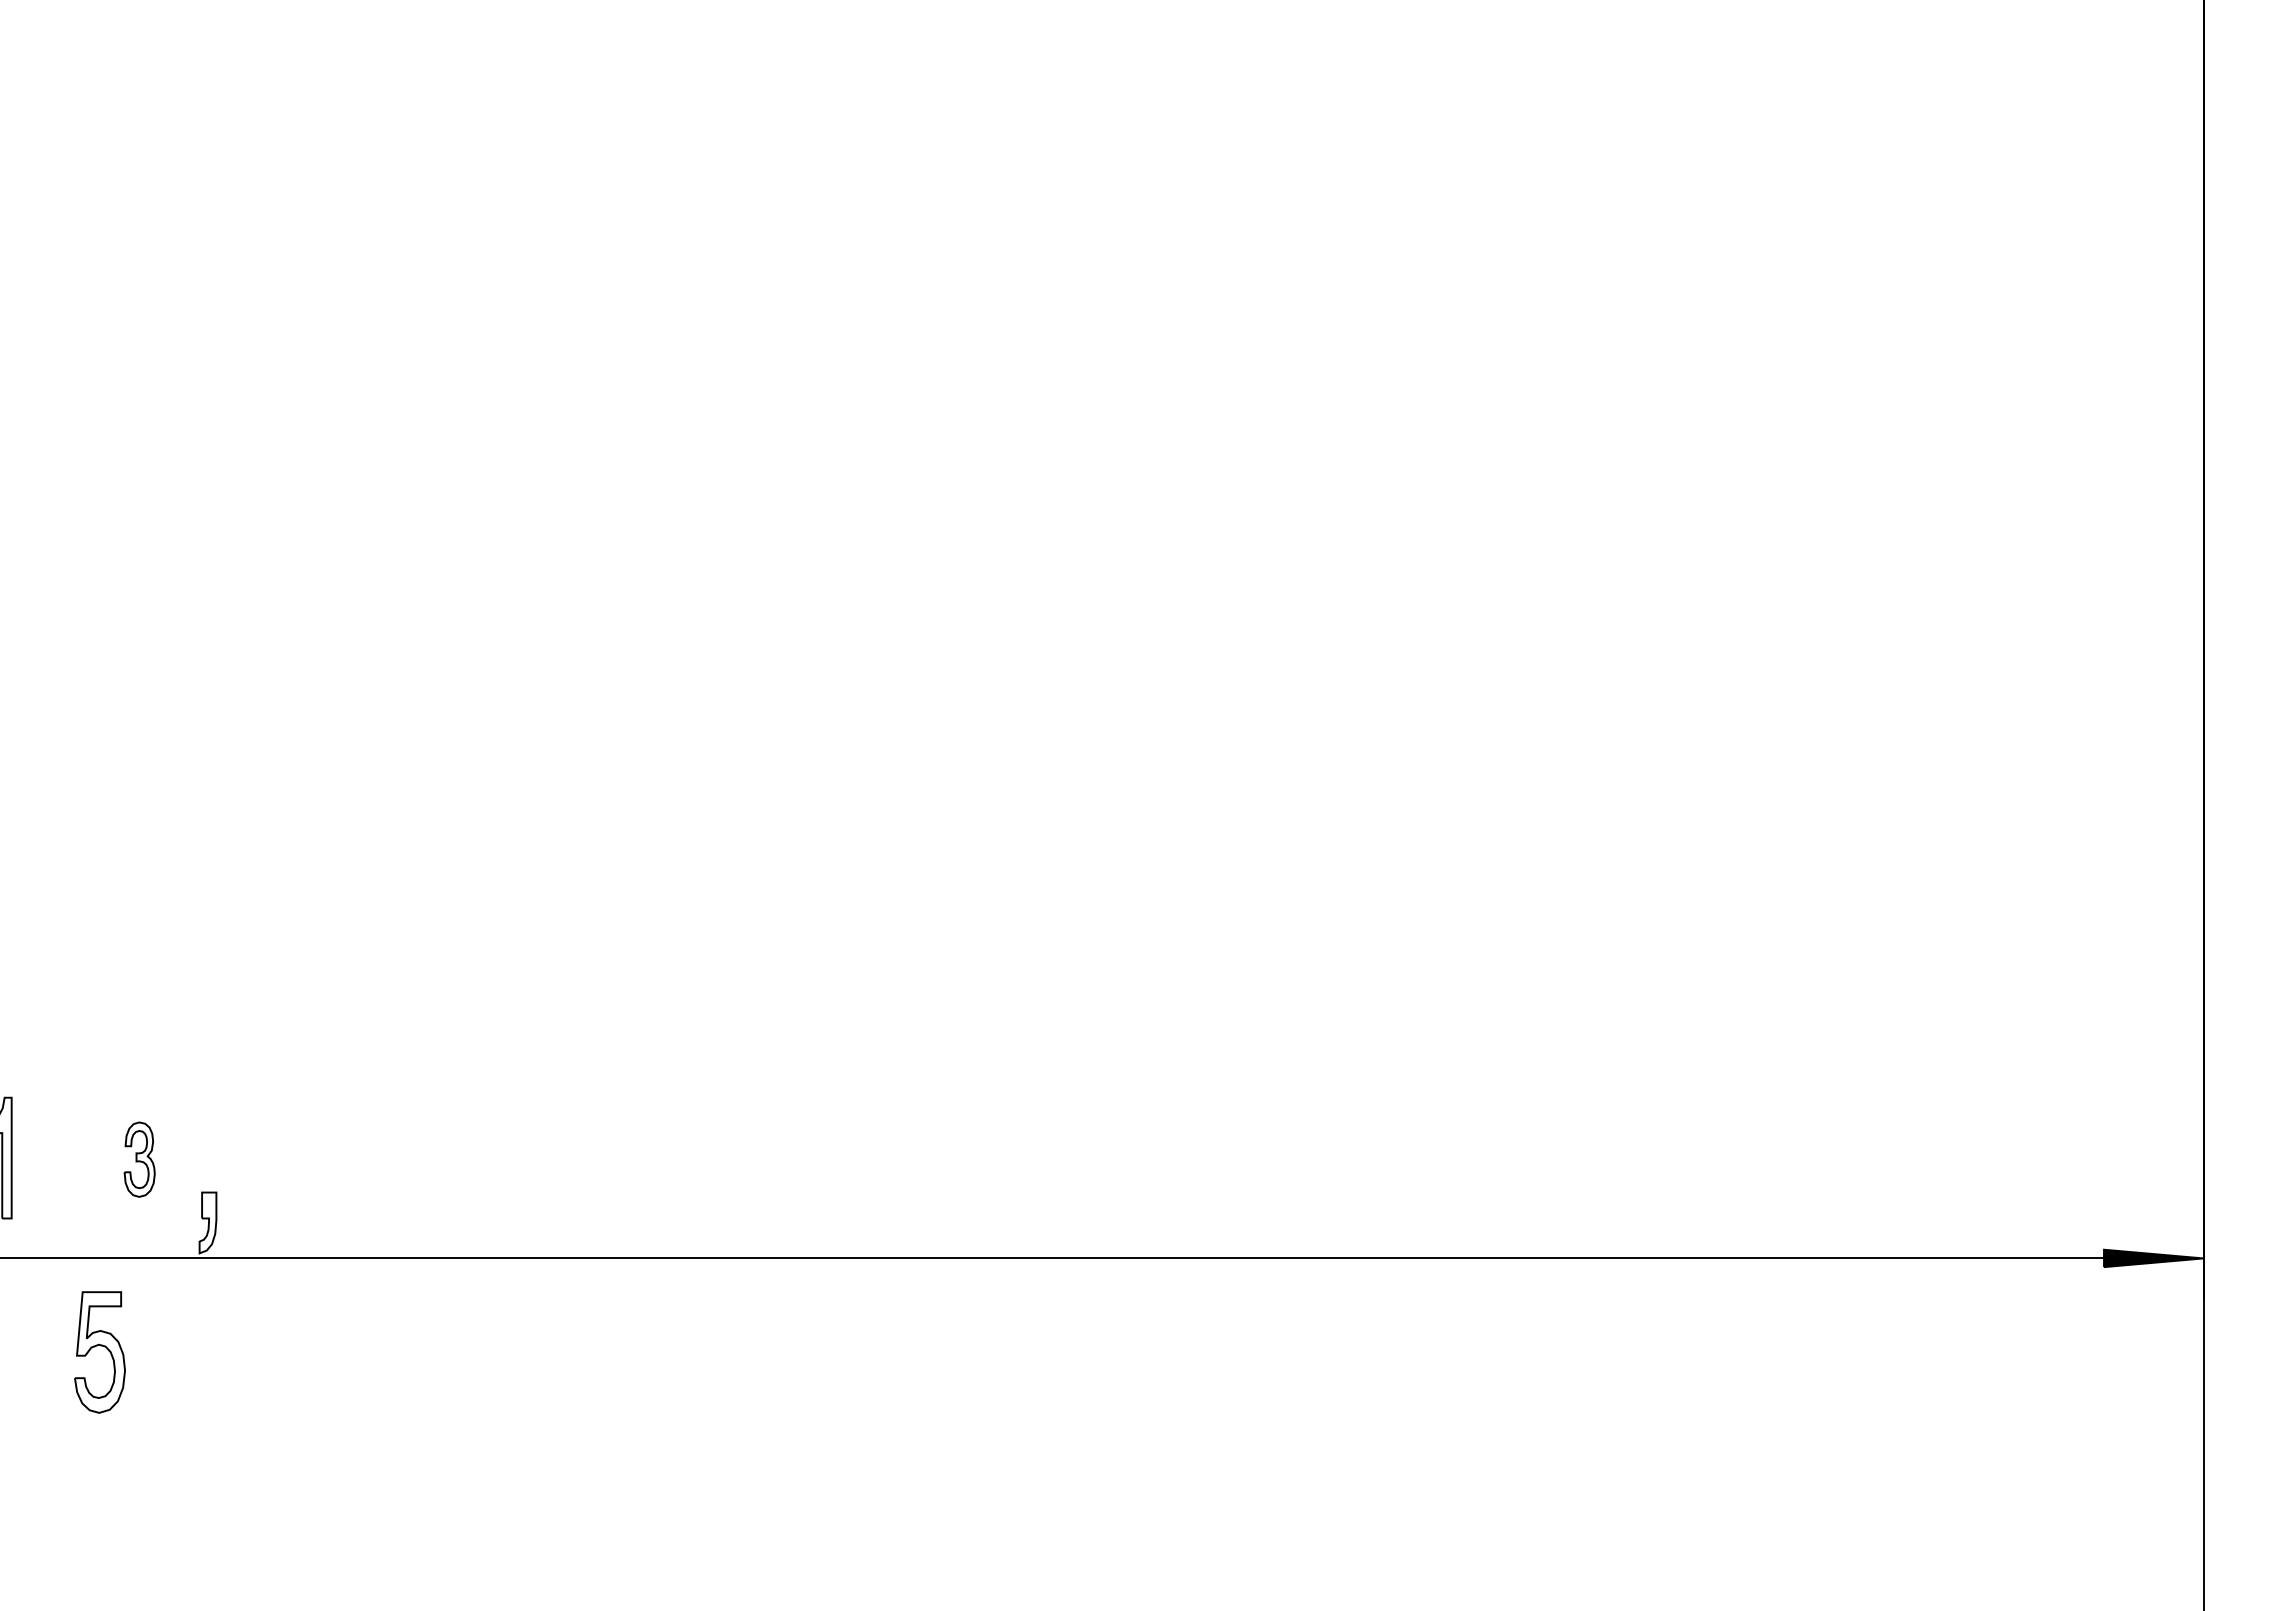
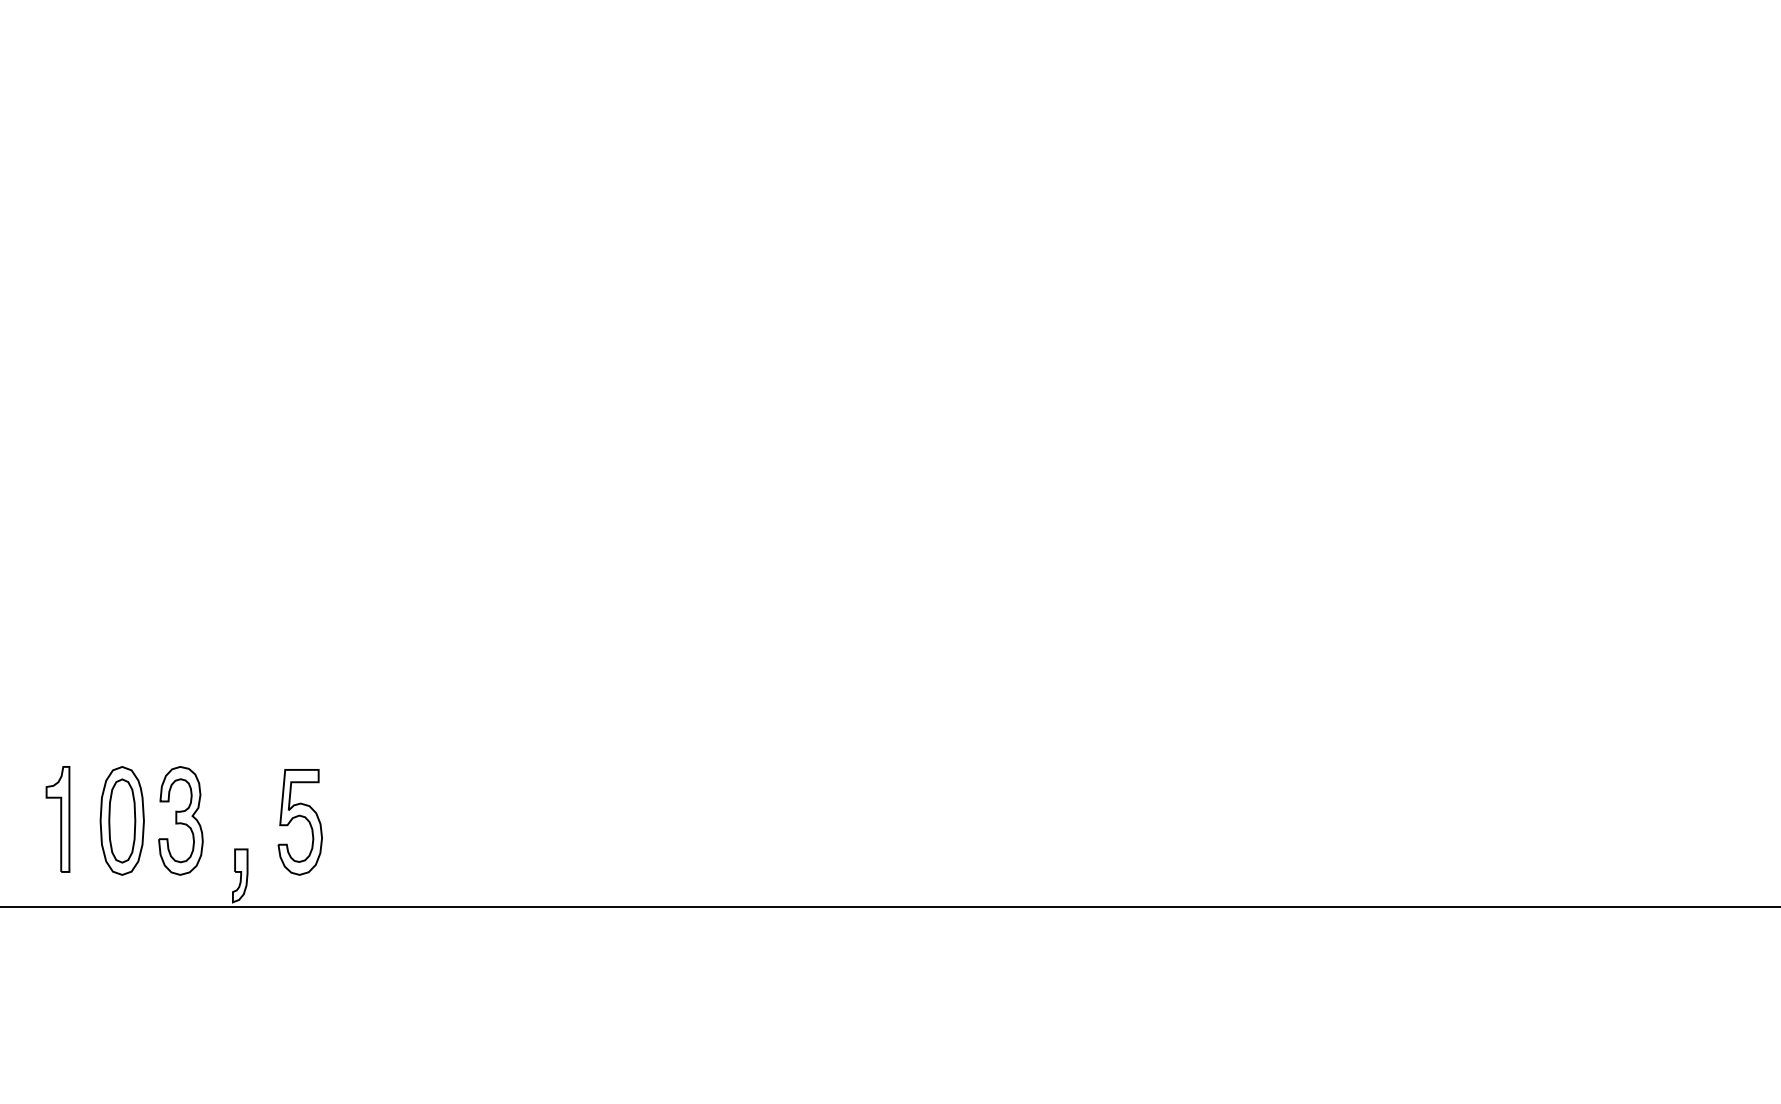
part: (72, 1159) -> (122, 820), added
part: (139, 1159) -> (180, 820), size x1.67
part: (100, 1346) -> (300, 817), moved

